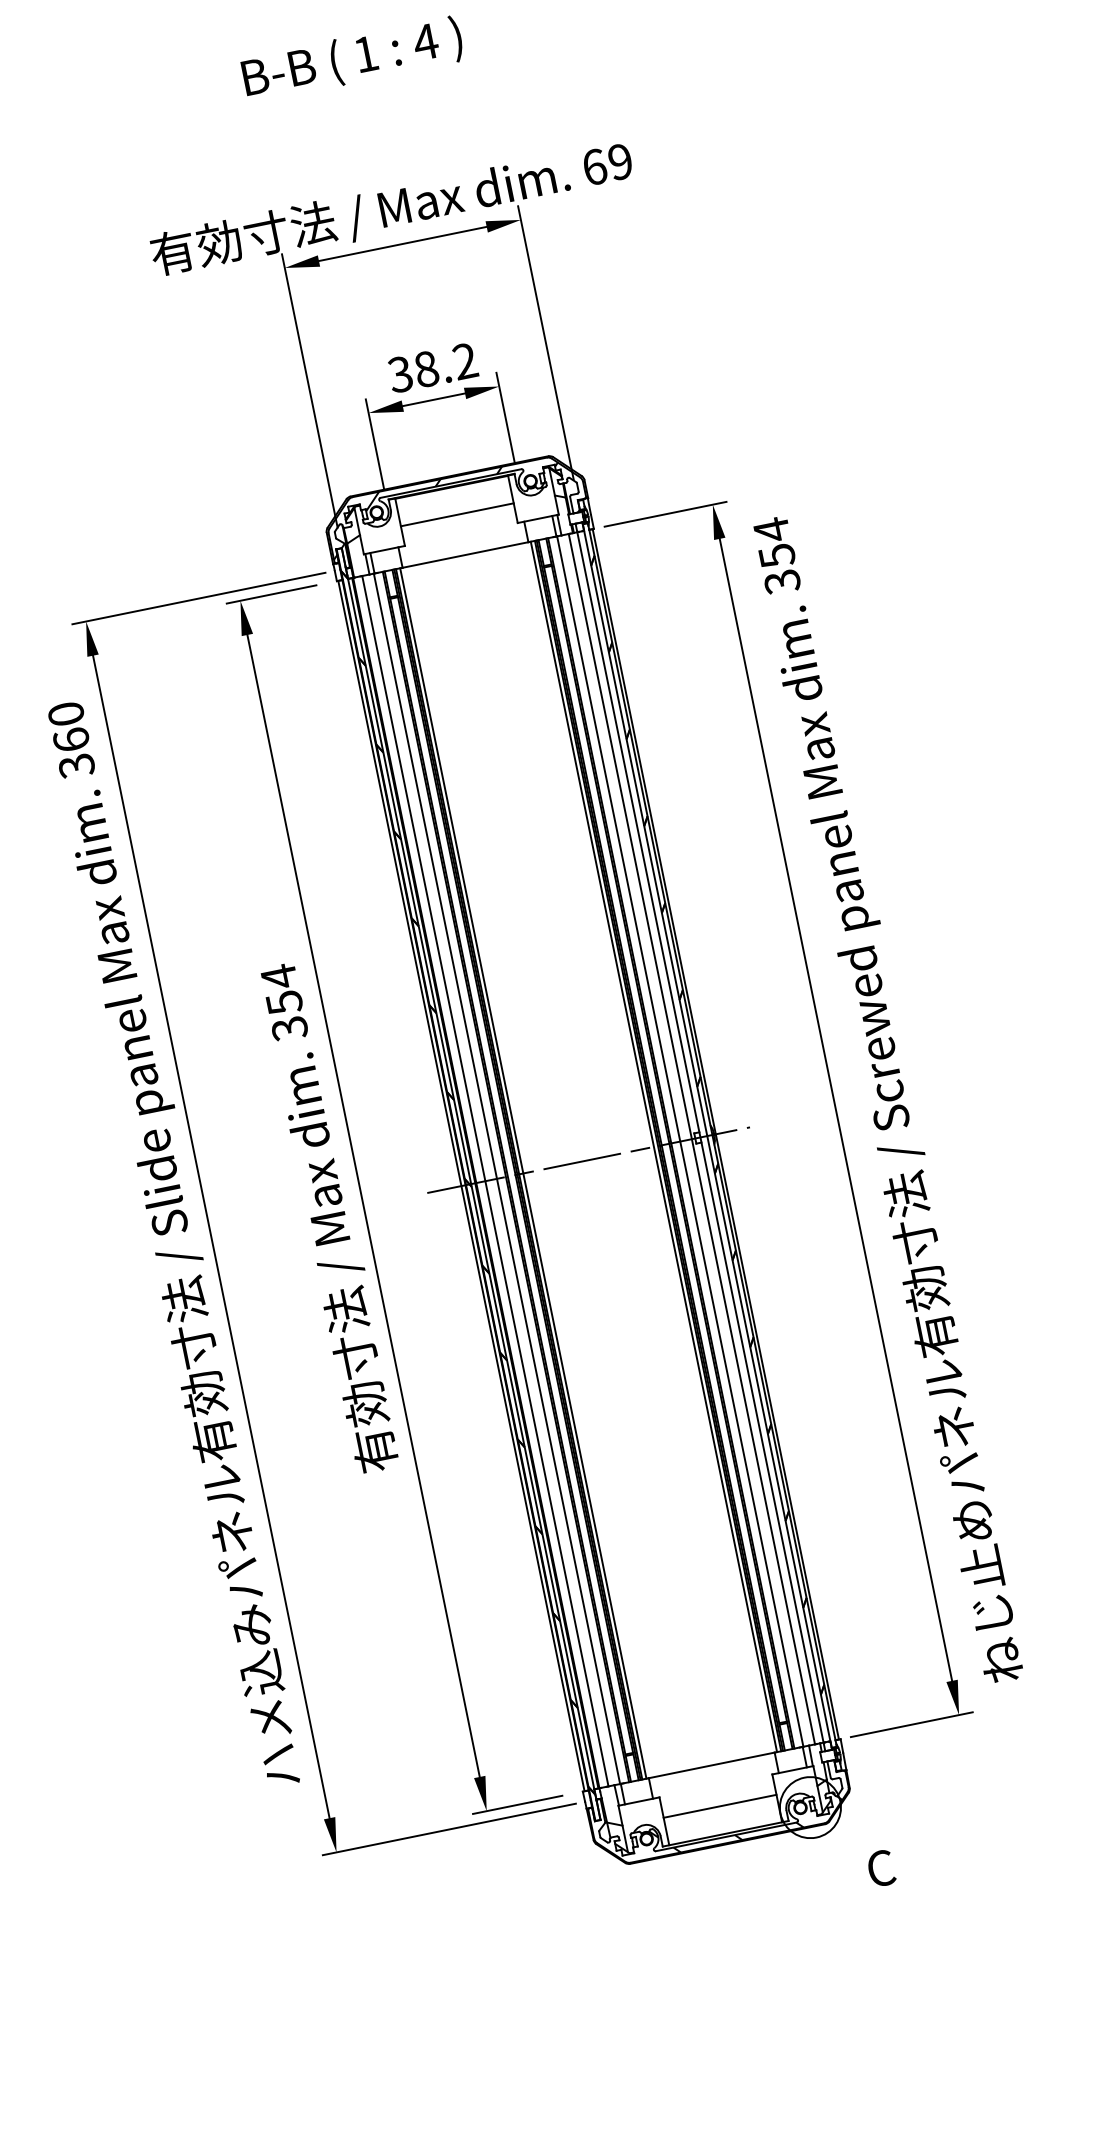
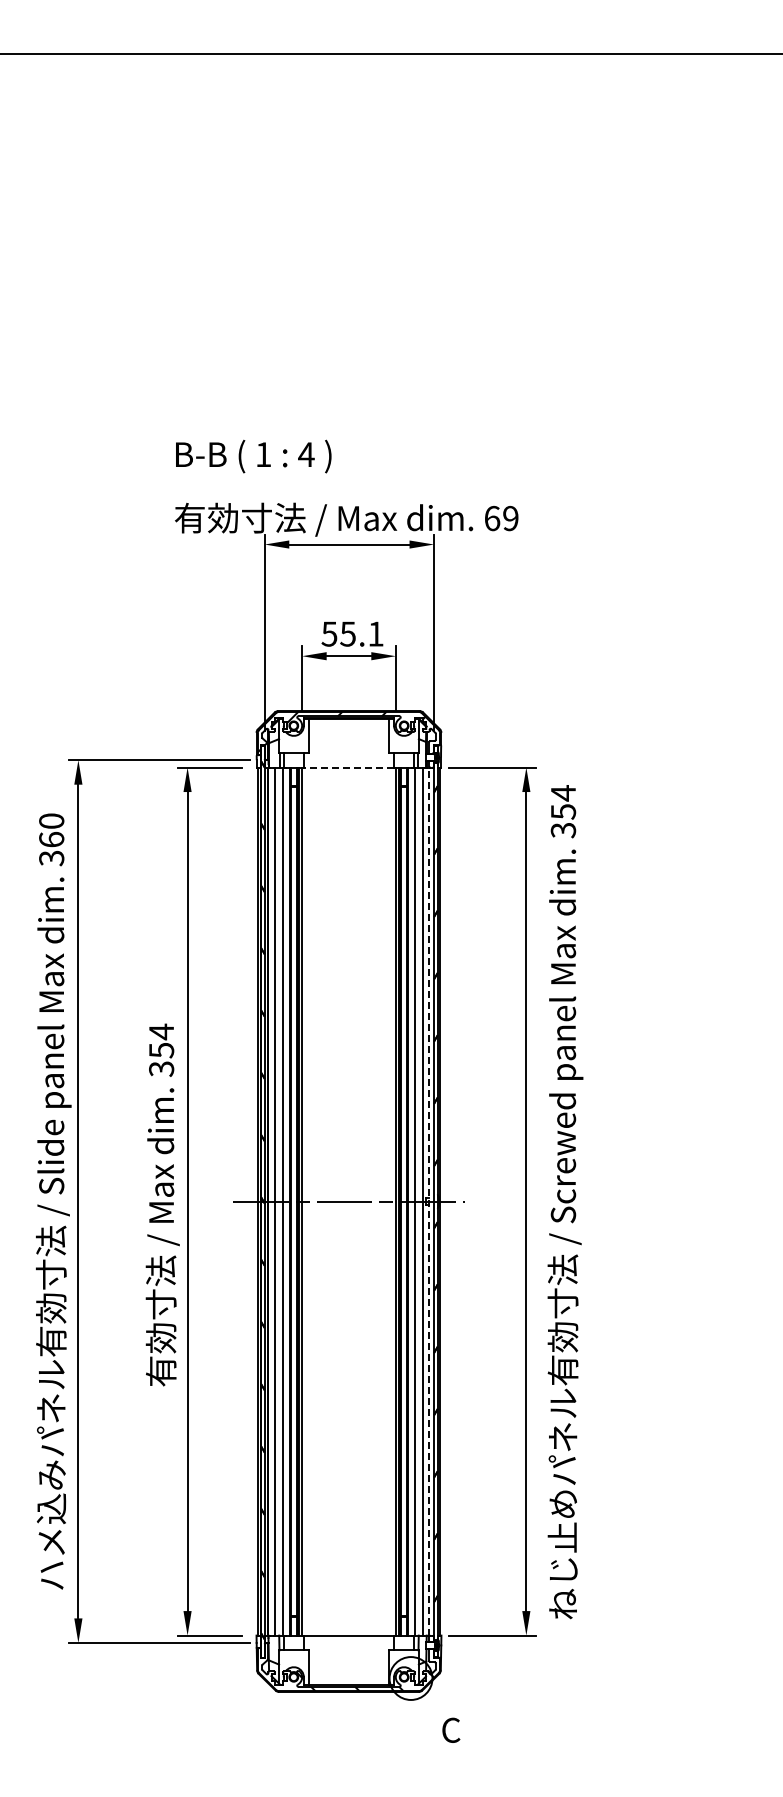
text: (352, 59) -> (253, 456), moved
text: (432, 367) -> (352, 633), 38.2 -> 55.1
line: (456, 514) -> (348, 738), removed
line: (464, 555) -> (348, 767), solid -> dashed
line: (700, 1137) -> (429, 1201), solid -> dashed
line: (719, 1805) -> (348, 1664), removed

